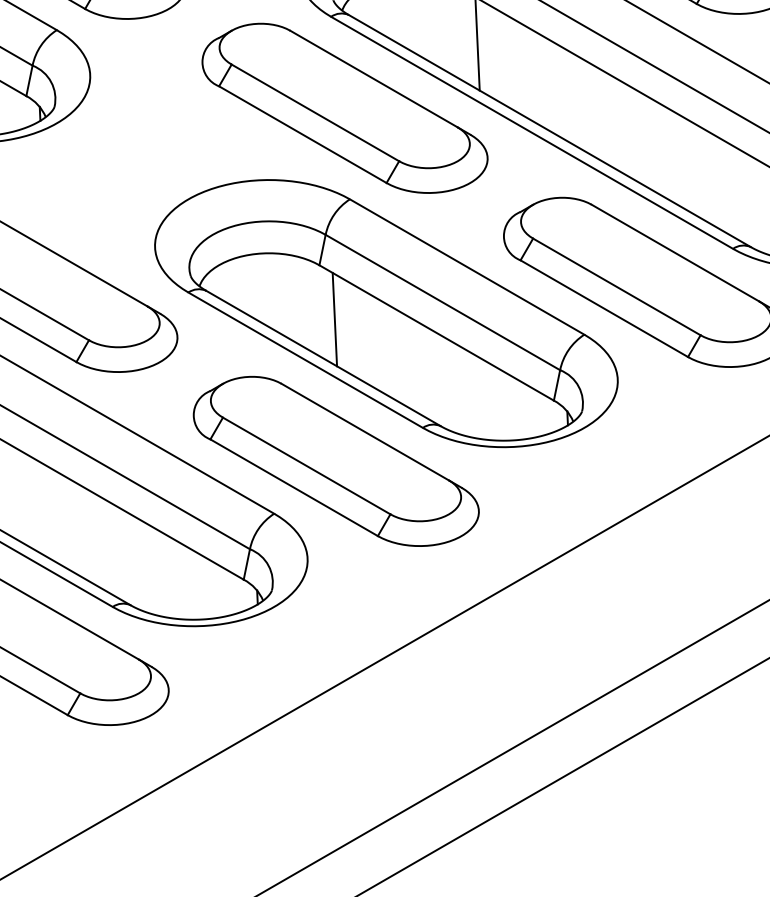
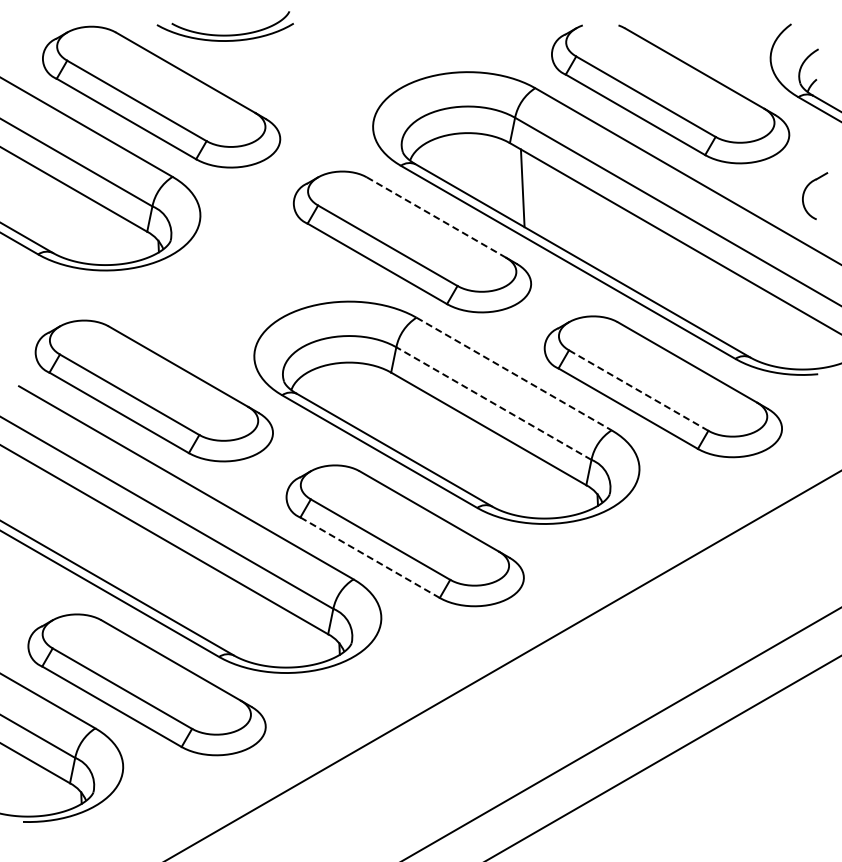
line: (373, 78) -> (436, 217), solid -> dashed
line: (467, 267) -> (514, 374), solid -> dashed
line: (617, 286) -> (639, 390), solid -> dashed
line: (442, 302) -> (493, 403), solid -> dashed
line: (334, 319) -> (403, 417), removed
line: (294, 487) -> (370, 557), solid -> dashed

